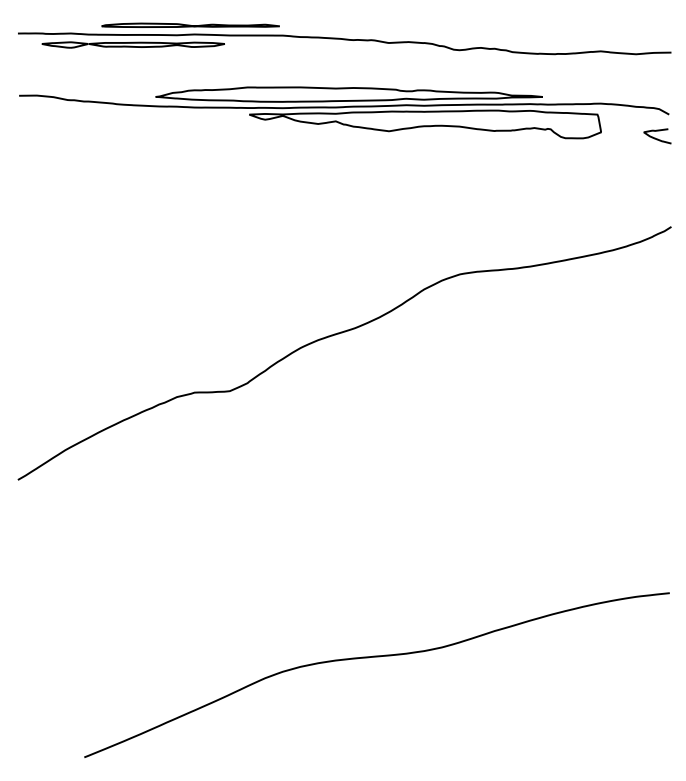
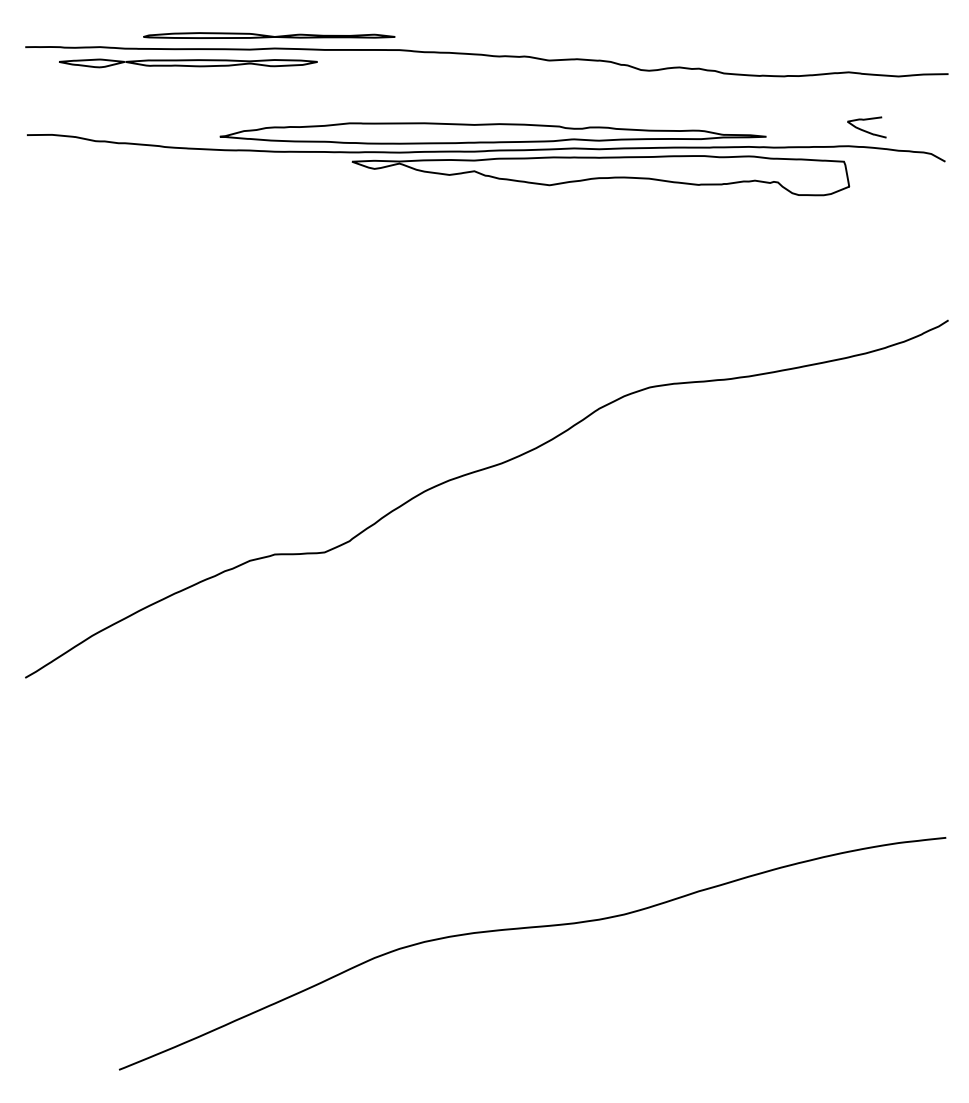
curve: (657, 138) -> (866, 130), moved

